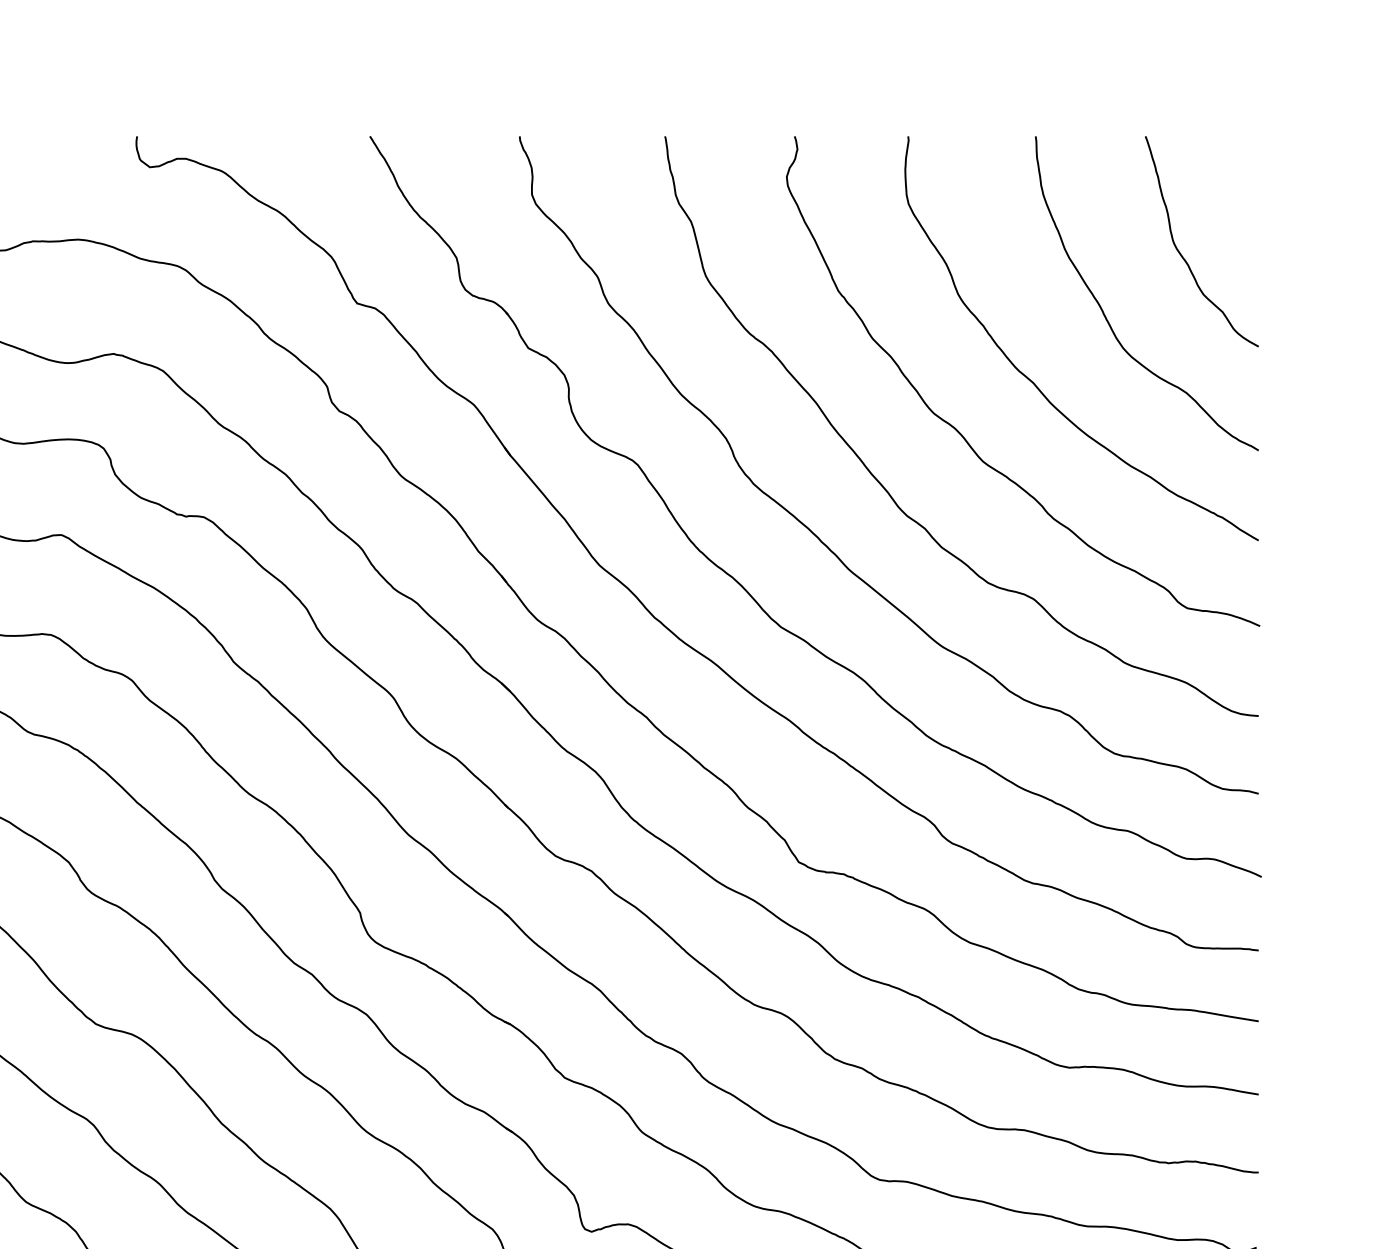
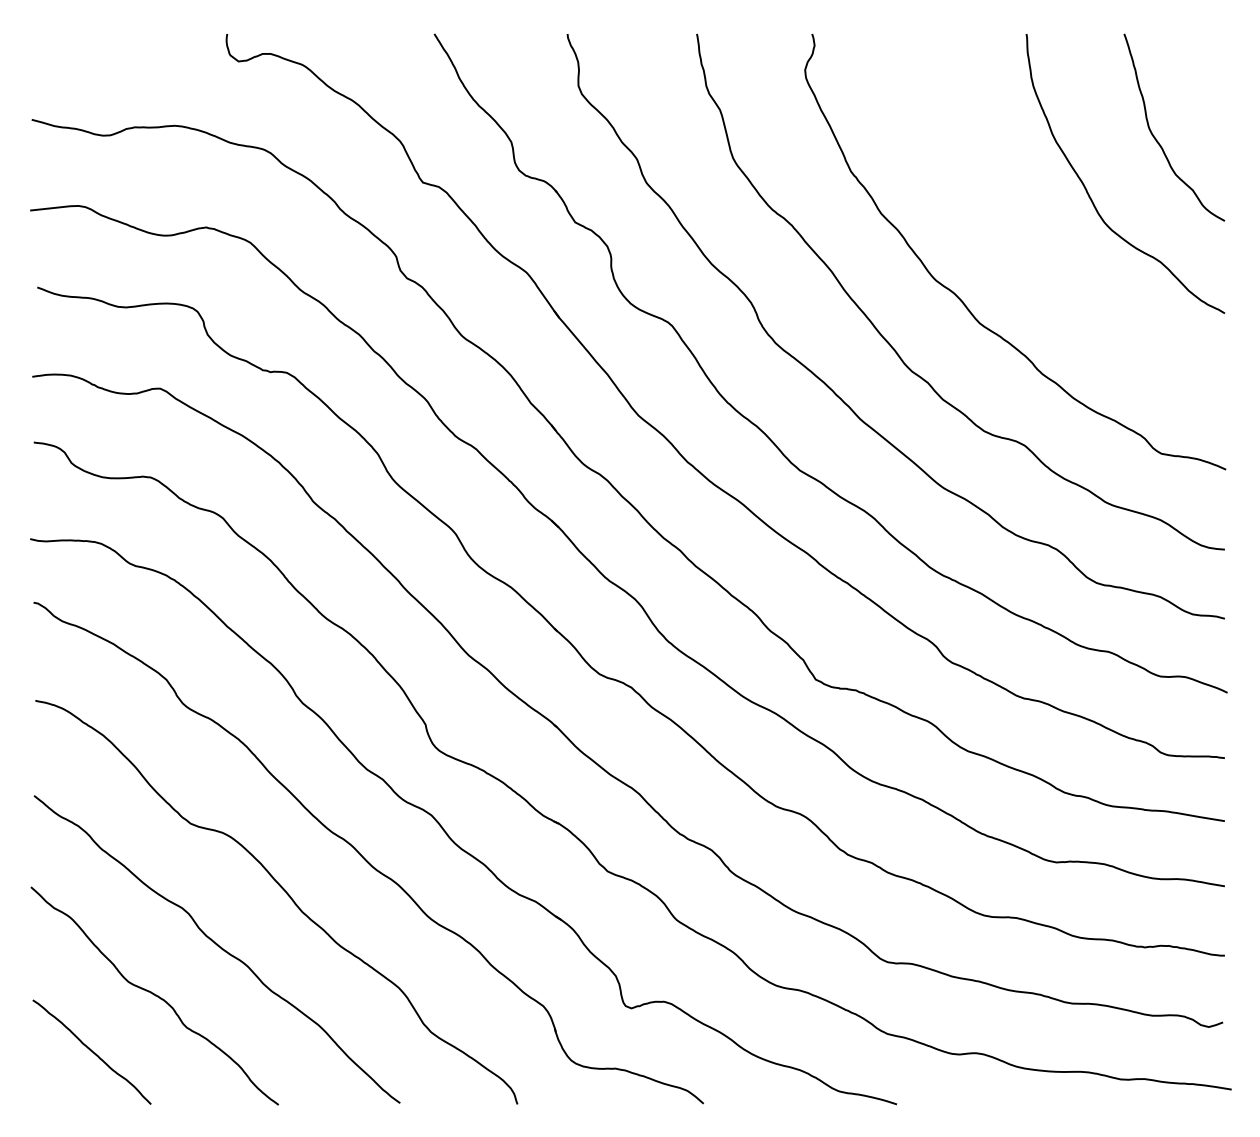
curve: (1035, 384) -> (1026, 254), removed

